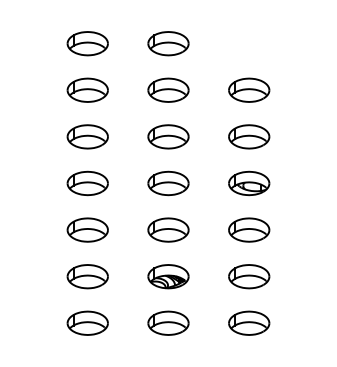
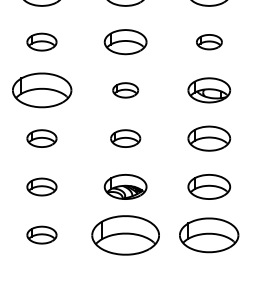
part: (87, 136) -> (41, 41), size x0.7
part: (249, 136) -> (209, 41), size x0.6
part: (87, 183) -> (41, 90), size x1.4
part: (168, 183) -> (125, 90), size x0.6
part: (87, 229) -> (41, 138), size x0.7
part: (168, 229) -> (125, 138), size x0.7
part: (87, 276) -> (41, 186), size x0.7
part: (87, 322) -> (41, 234), size x0.7
part: (168, 322) -> (125, 234), size x1.6
part: (249, 322) -> (209, 234), size x1.4

